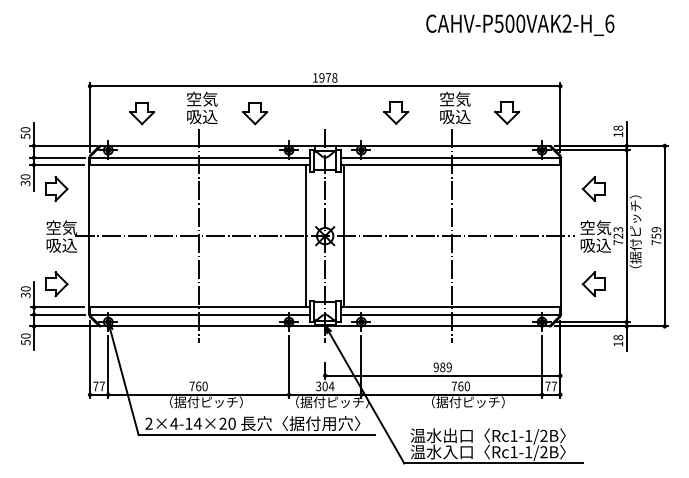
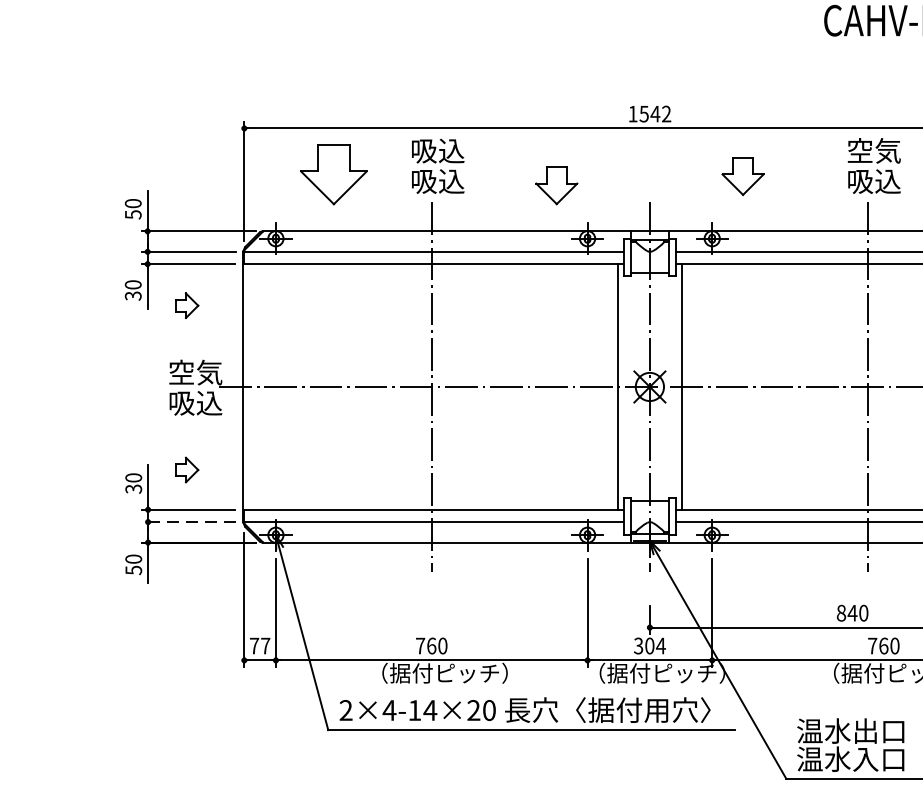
text: (328, 77) -> (655, 113), 1978 -> 1542
text: (202, 98) -> (438, 149), 空気 -> 吸込
part: (396, 112) -> (743, 175), moved
part: (142, 113) -> (334, 175), size x1.6
part: (255, 113) -> (557, 185), moved
part: (56, 188) -> (186, 304), size x0.6
part: (56, 284) -> (186, 470), size x0.6
line: (57, 314) -> (188, 522), solid -> dashed
text: (442, 367) -> (852, 613), 989 -> 840

